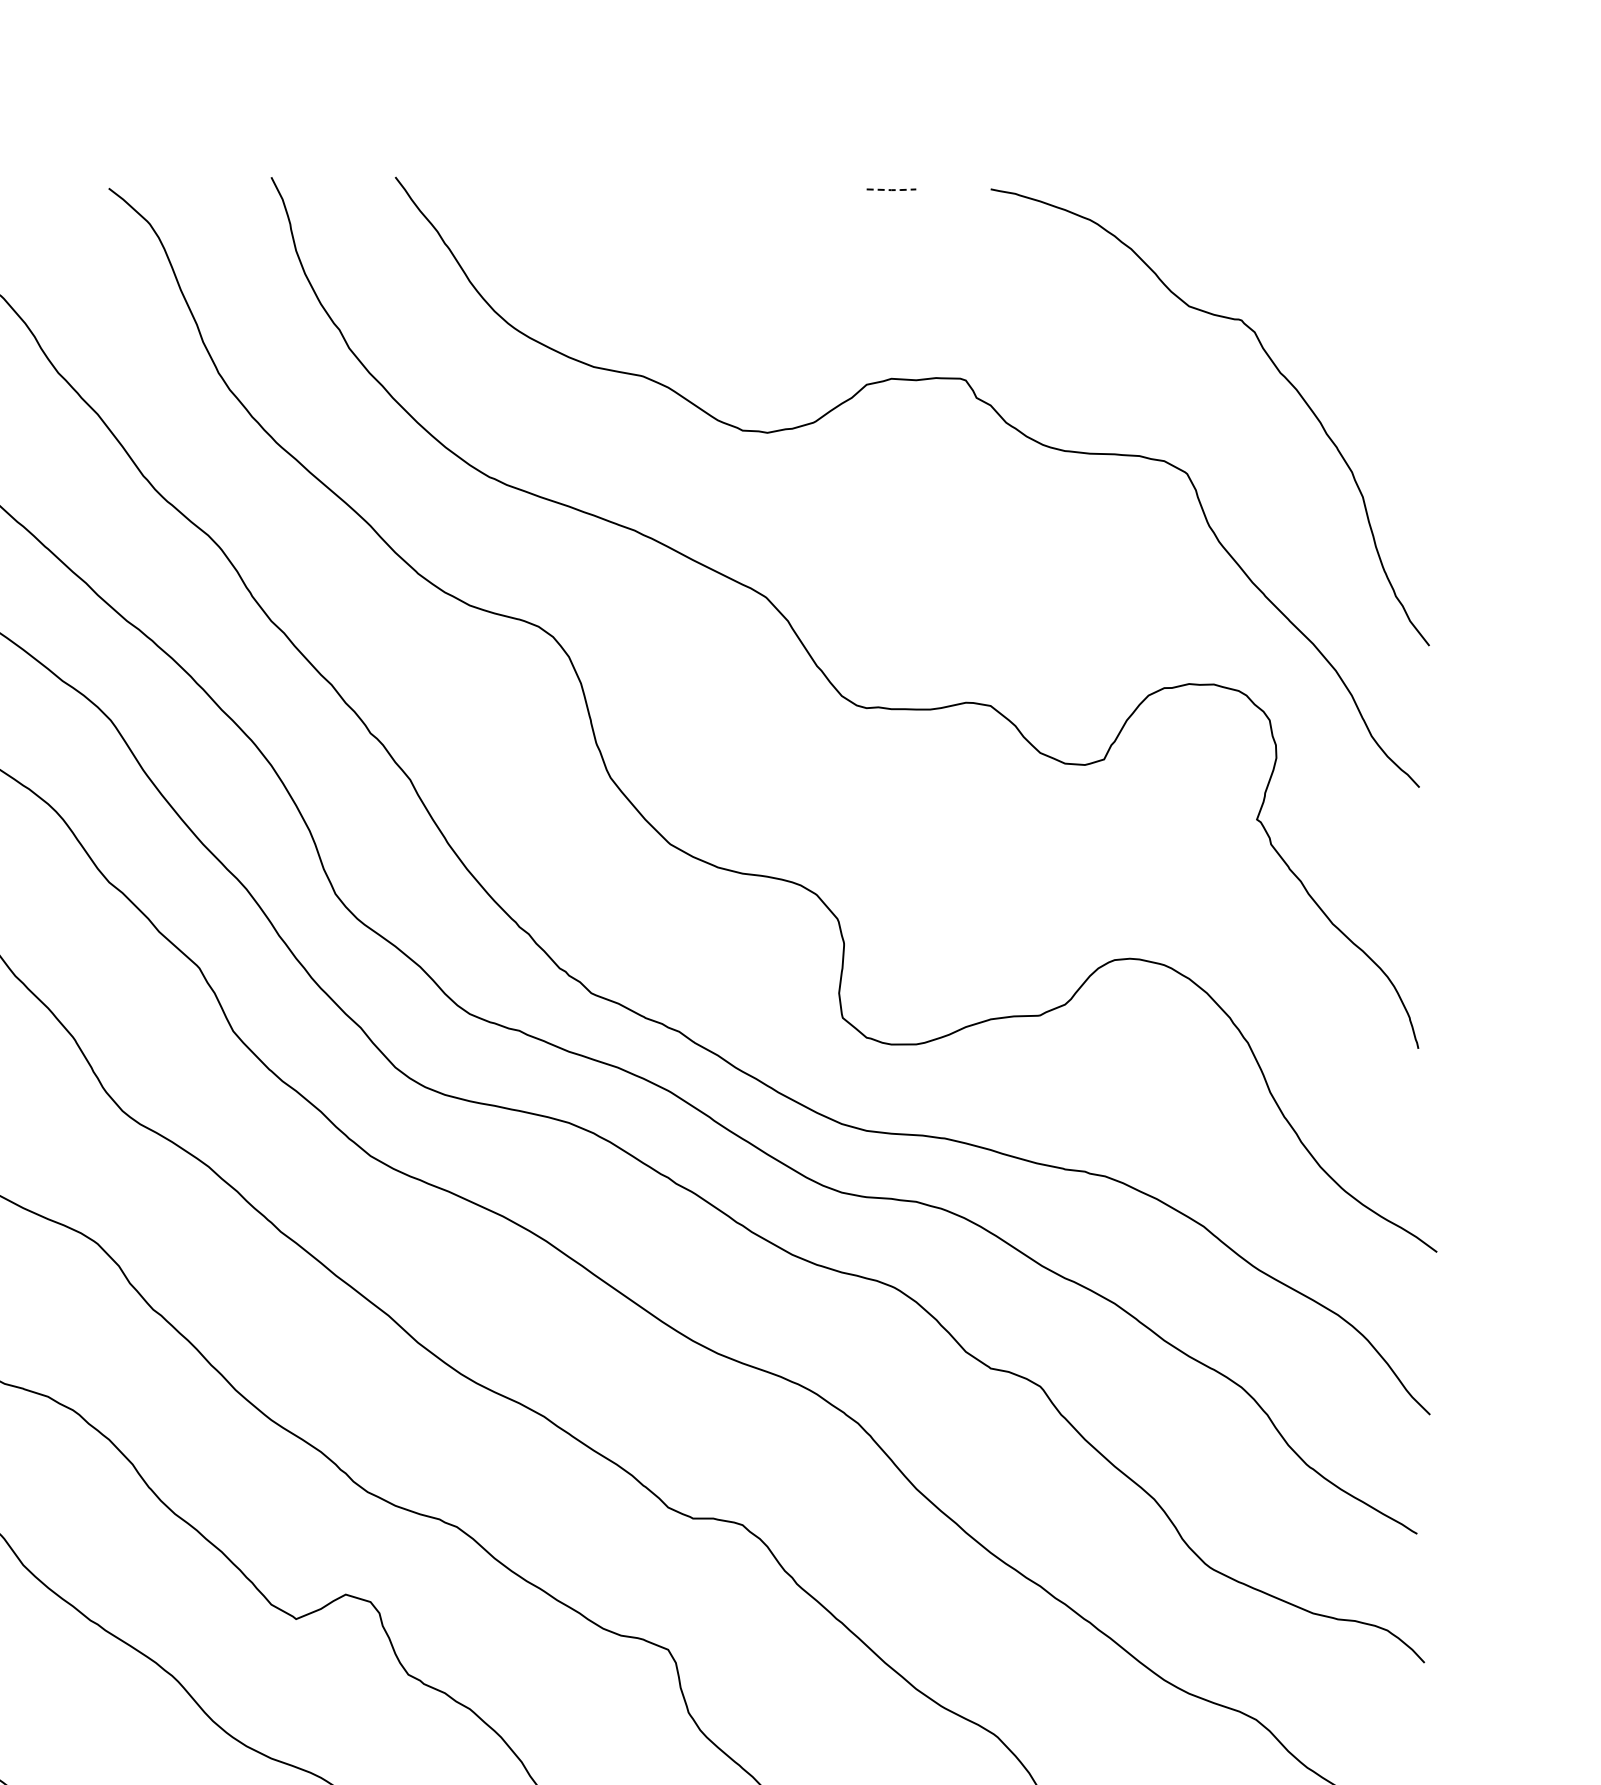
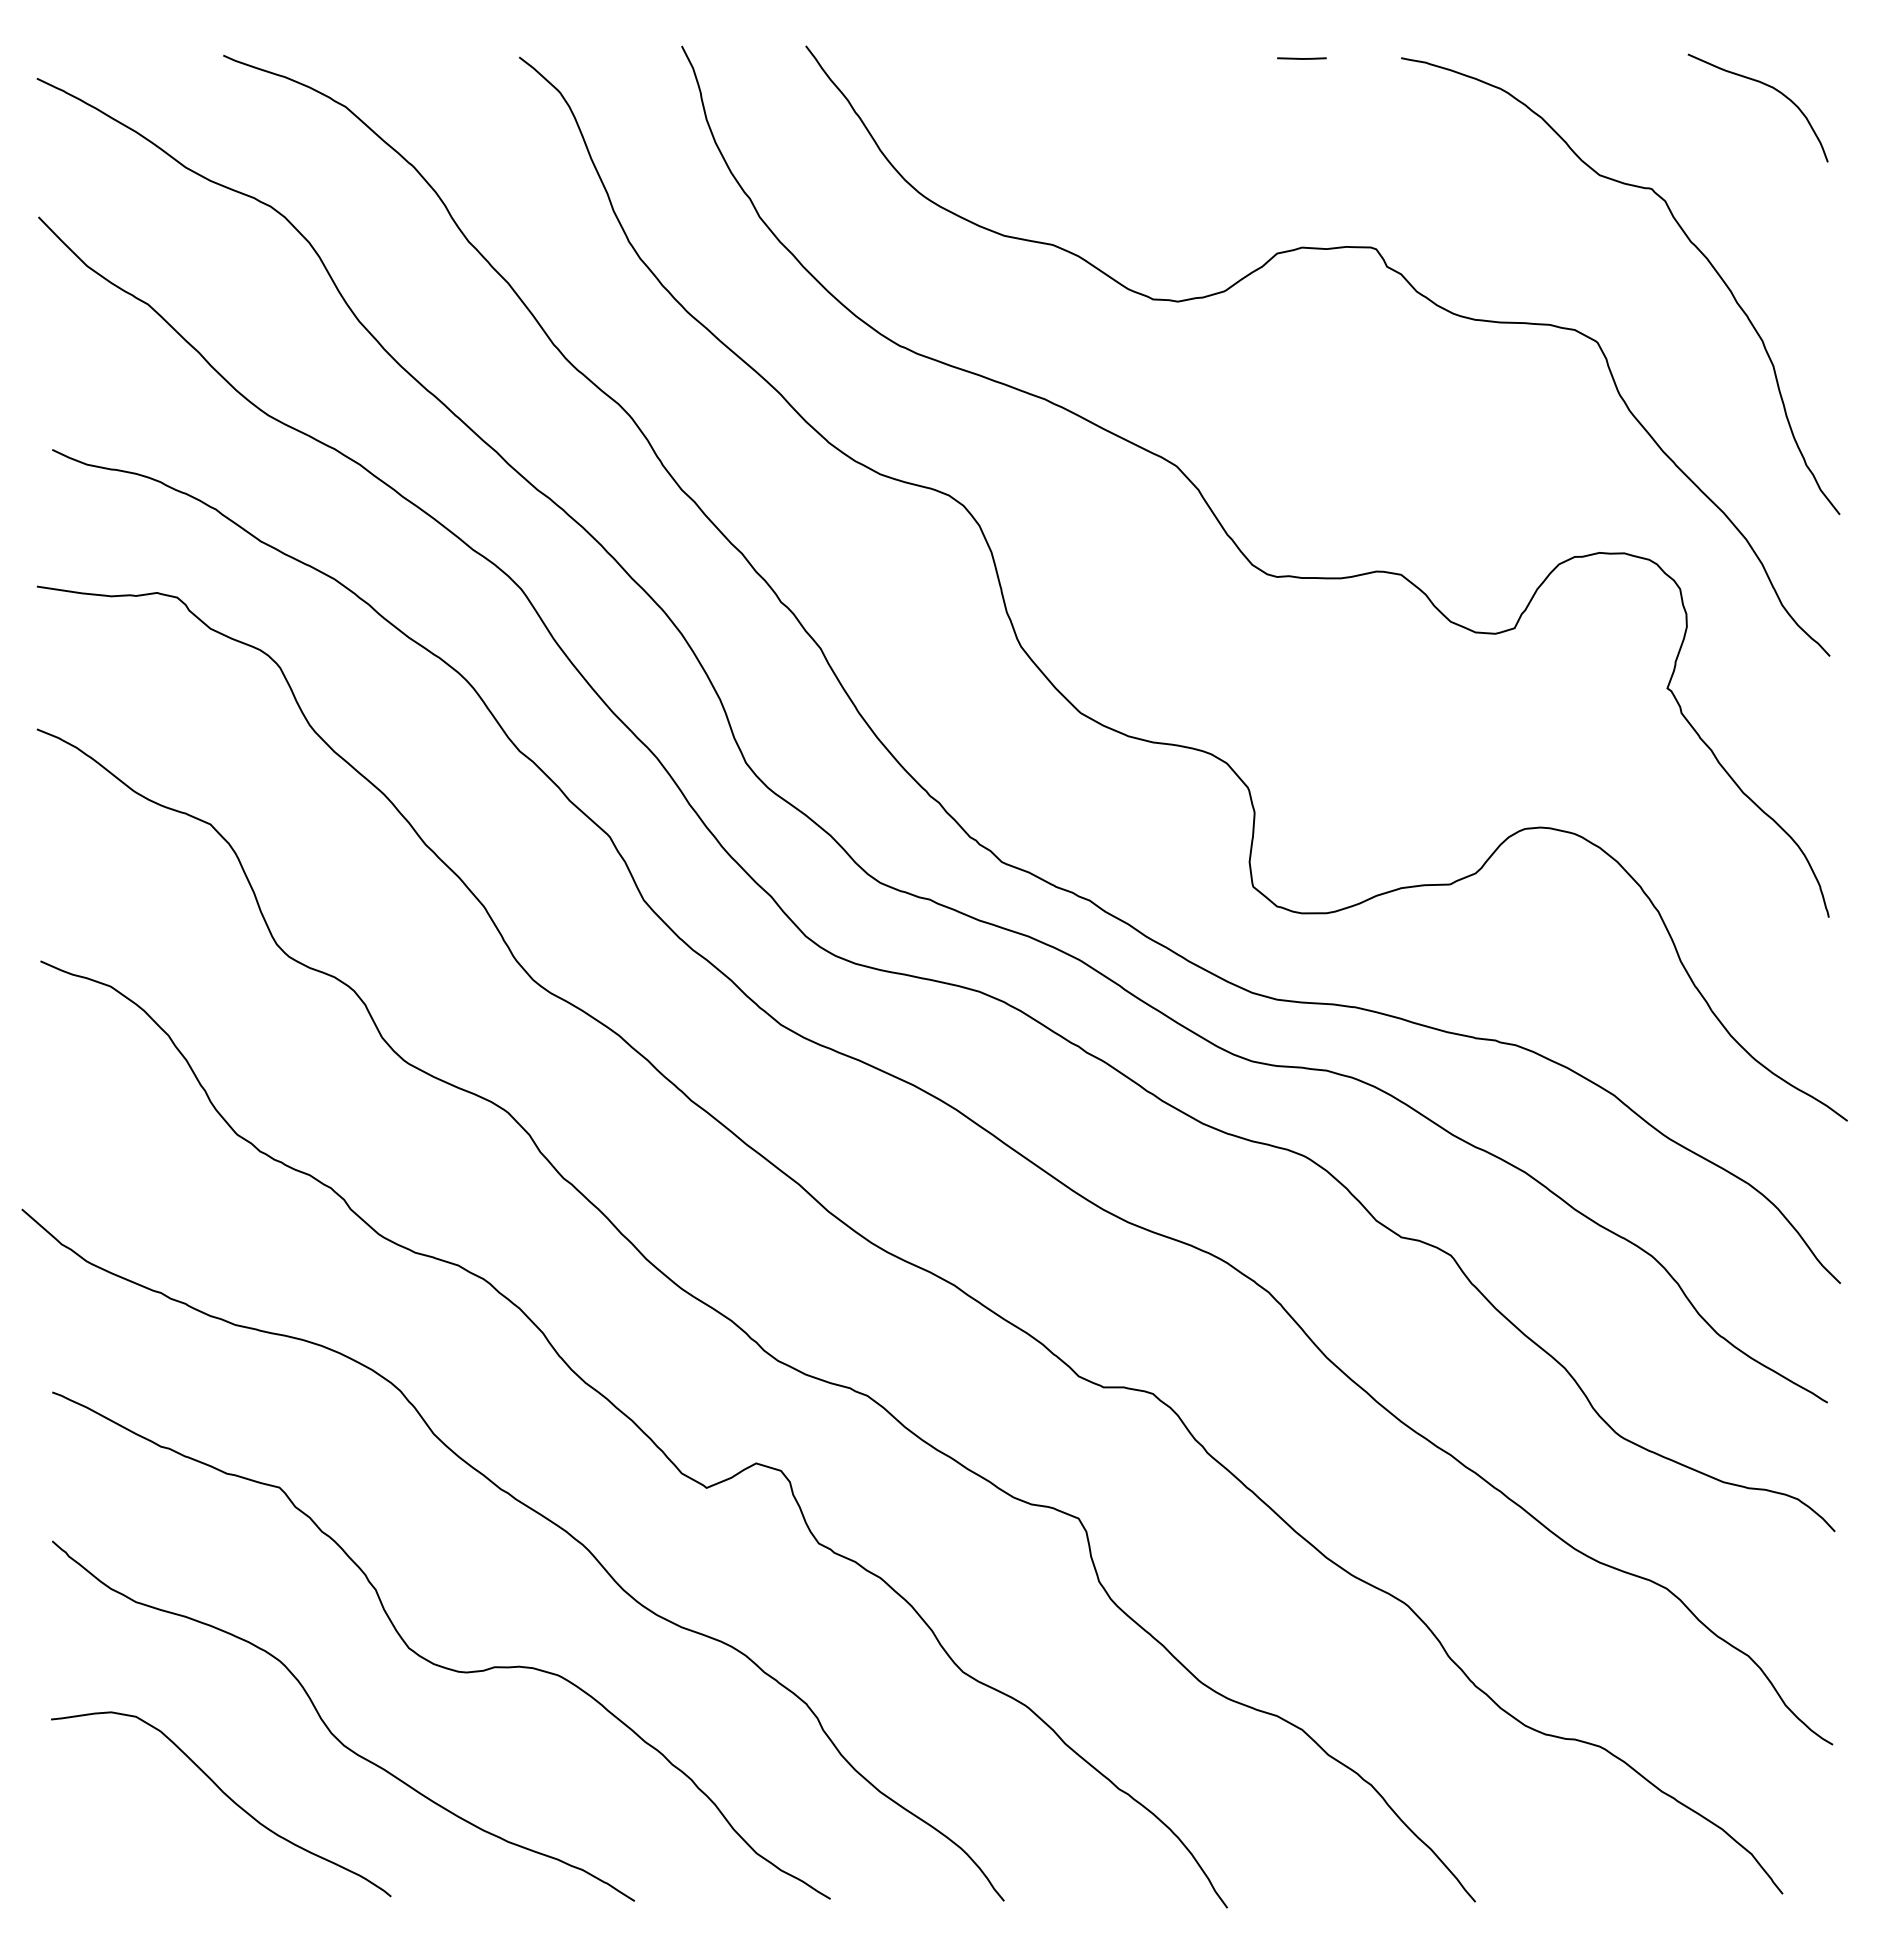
line: (892, 189) -> (1302, 58), dashed -> solid
curve: (1357, 217) -> (1767, 86), added

